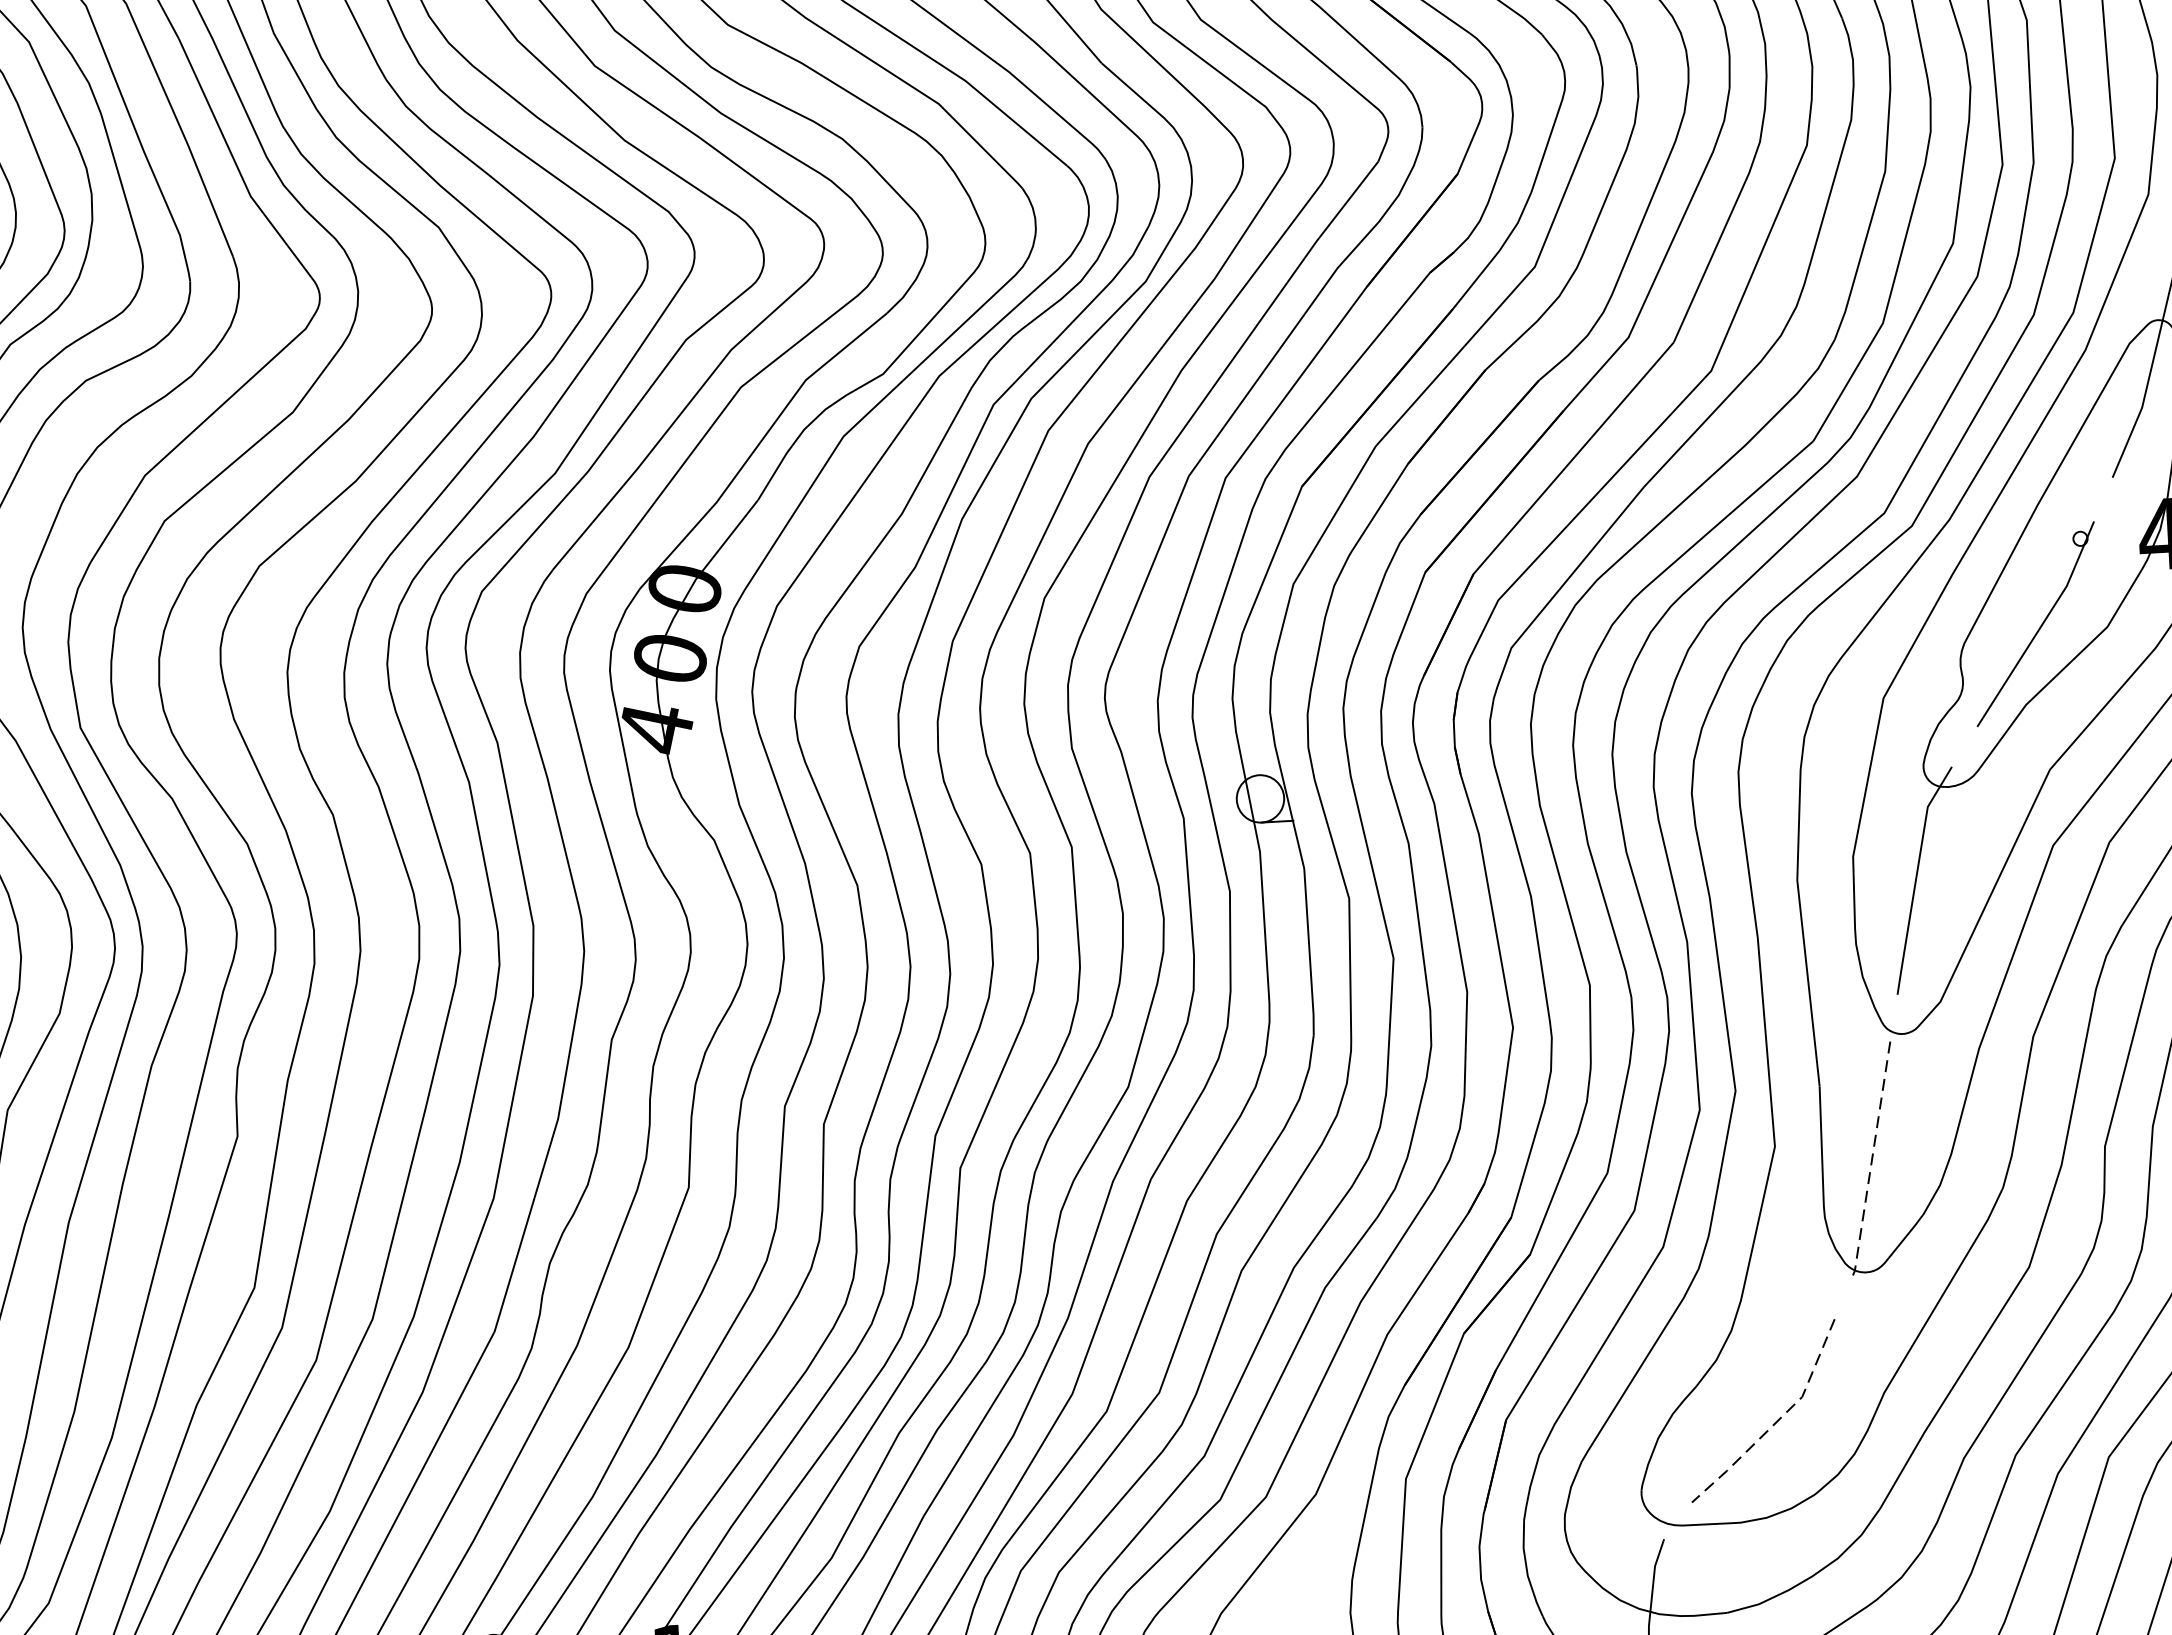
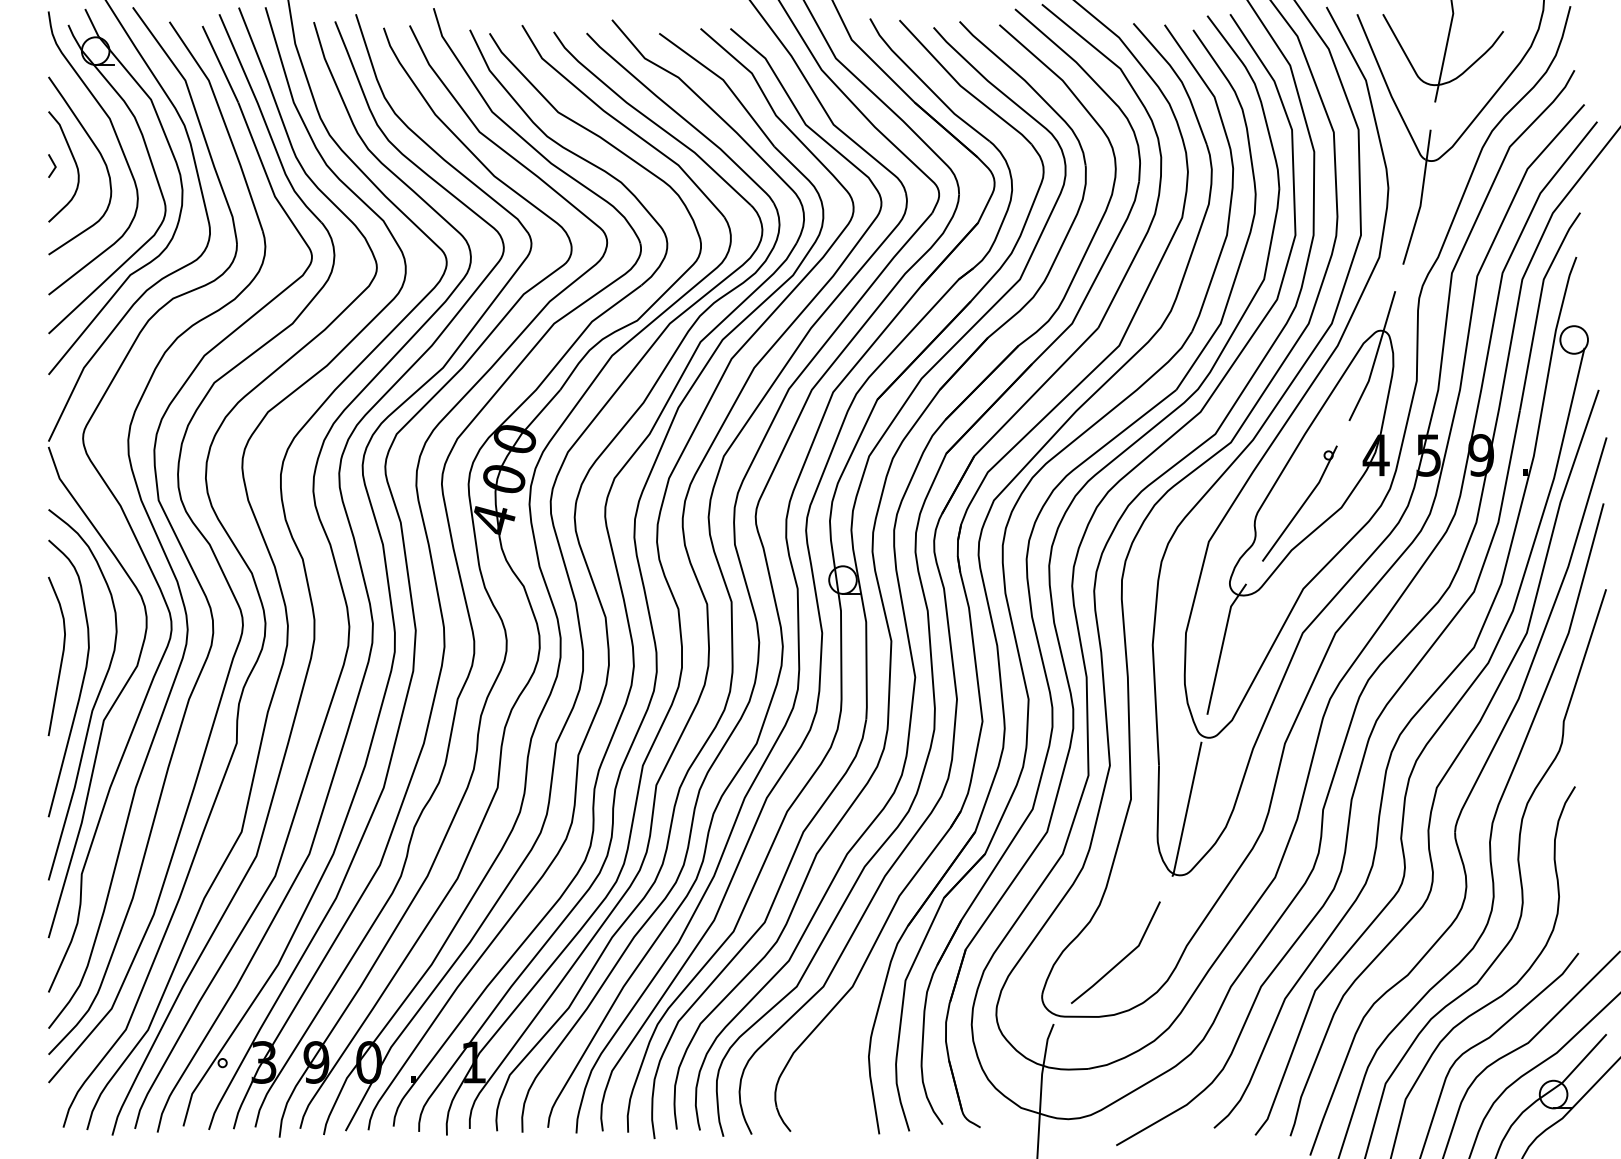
line: (1872, 1158) -> (1187, 809), dashed -> solid
line: (1777, 1420) -> (1123, 958), dashed -> solid

